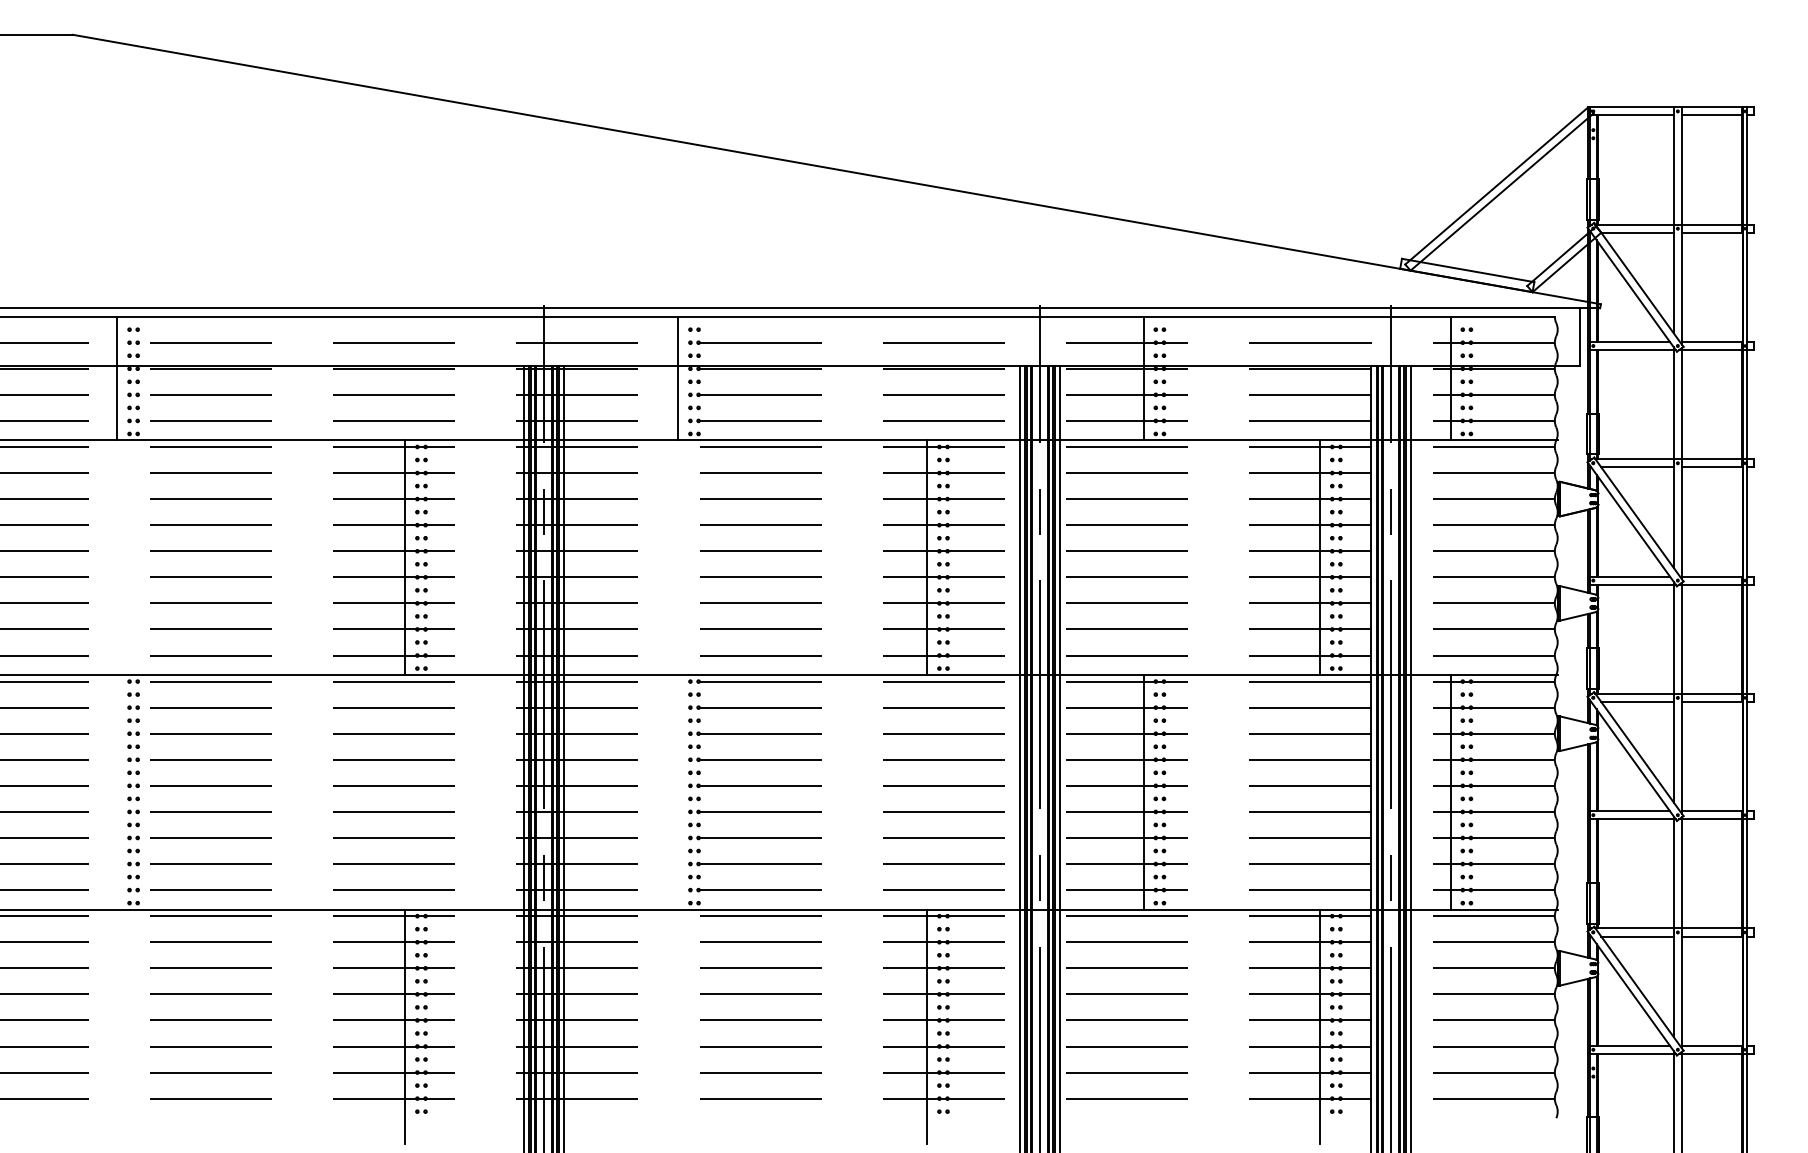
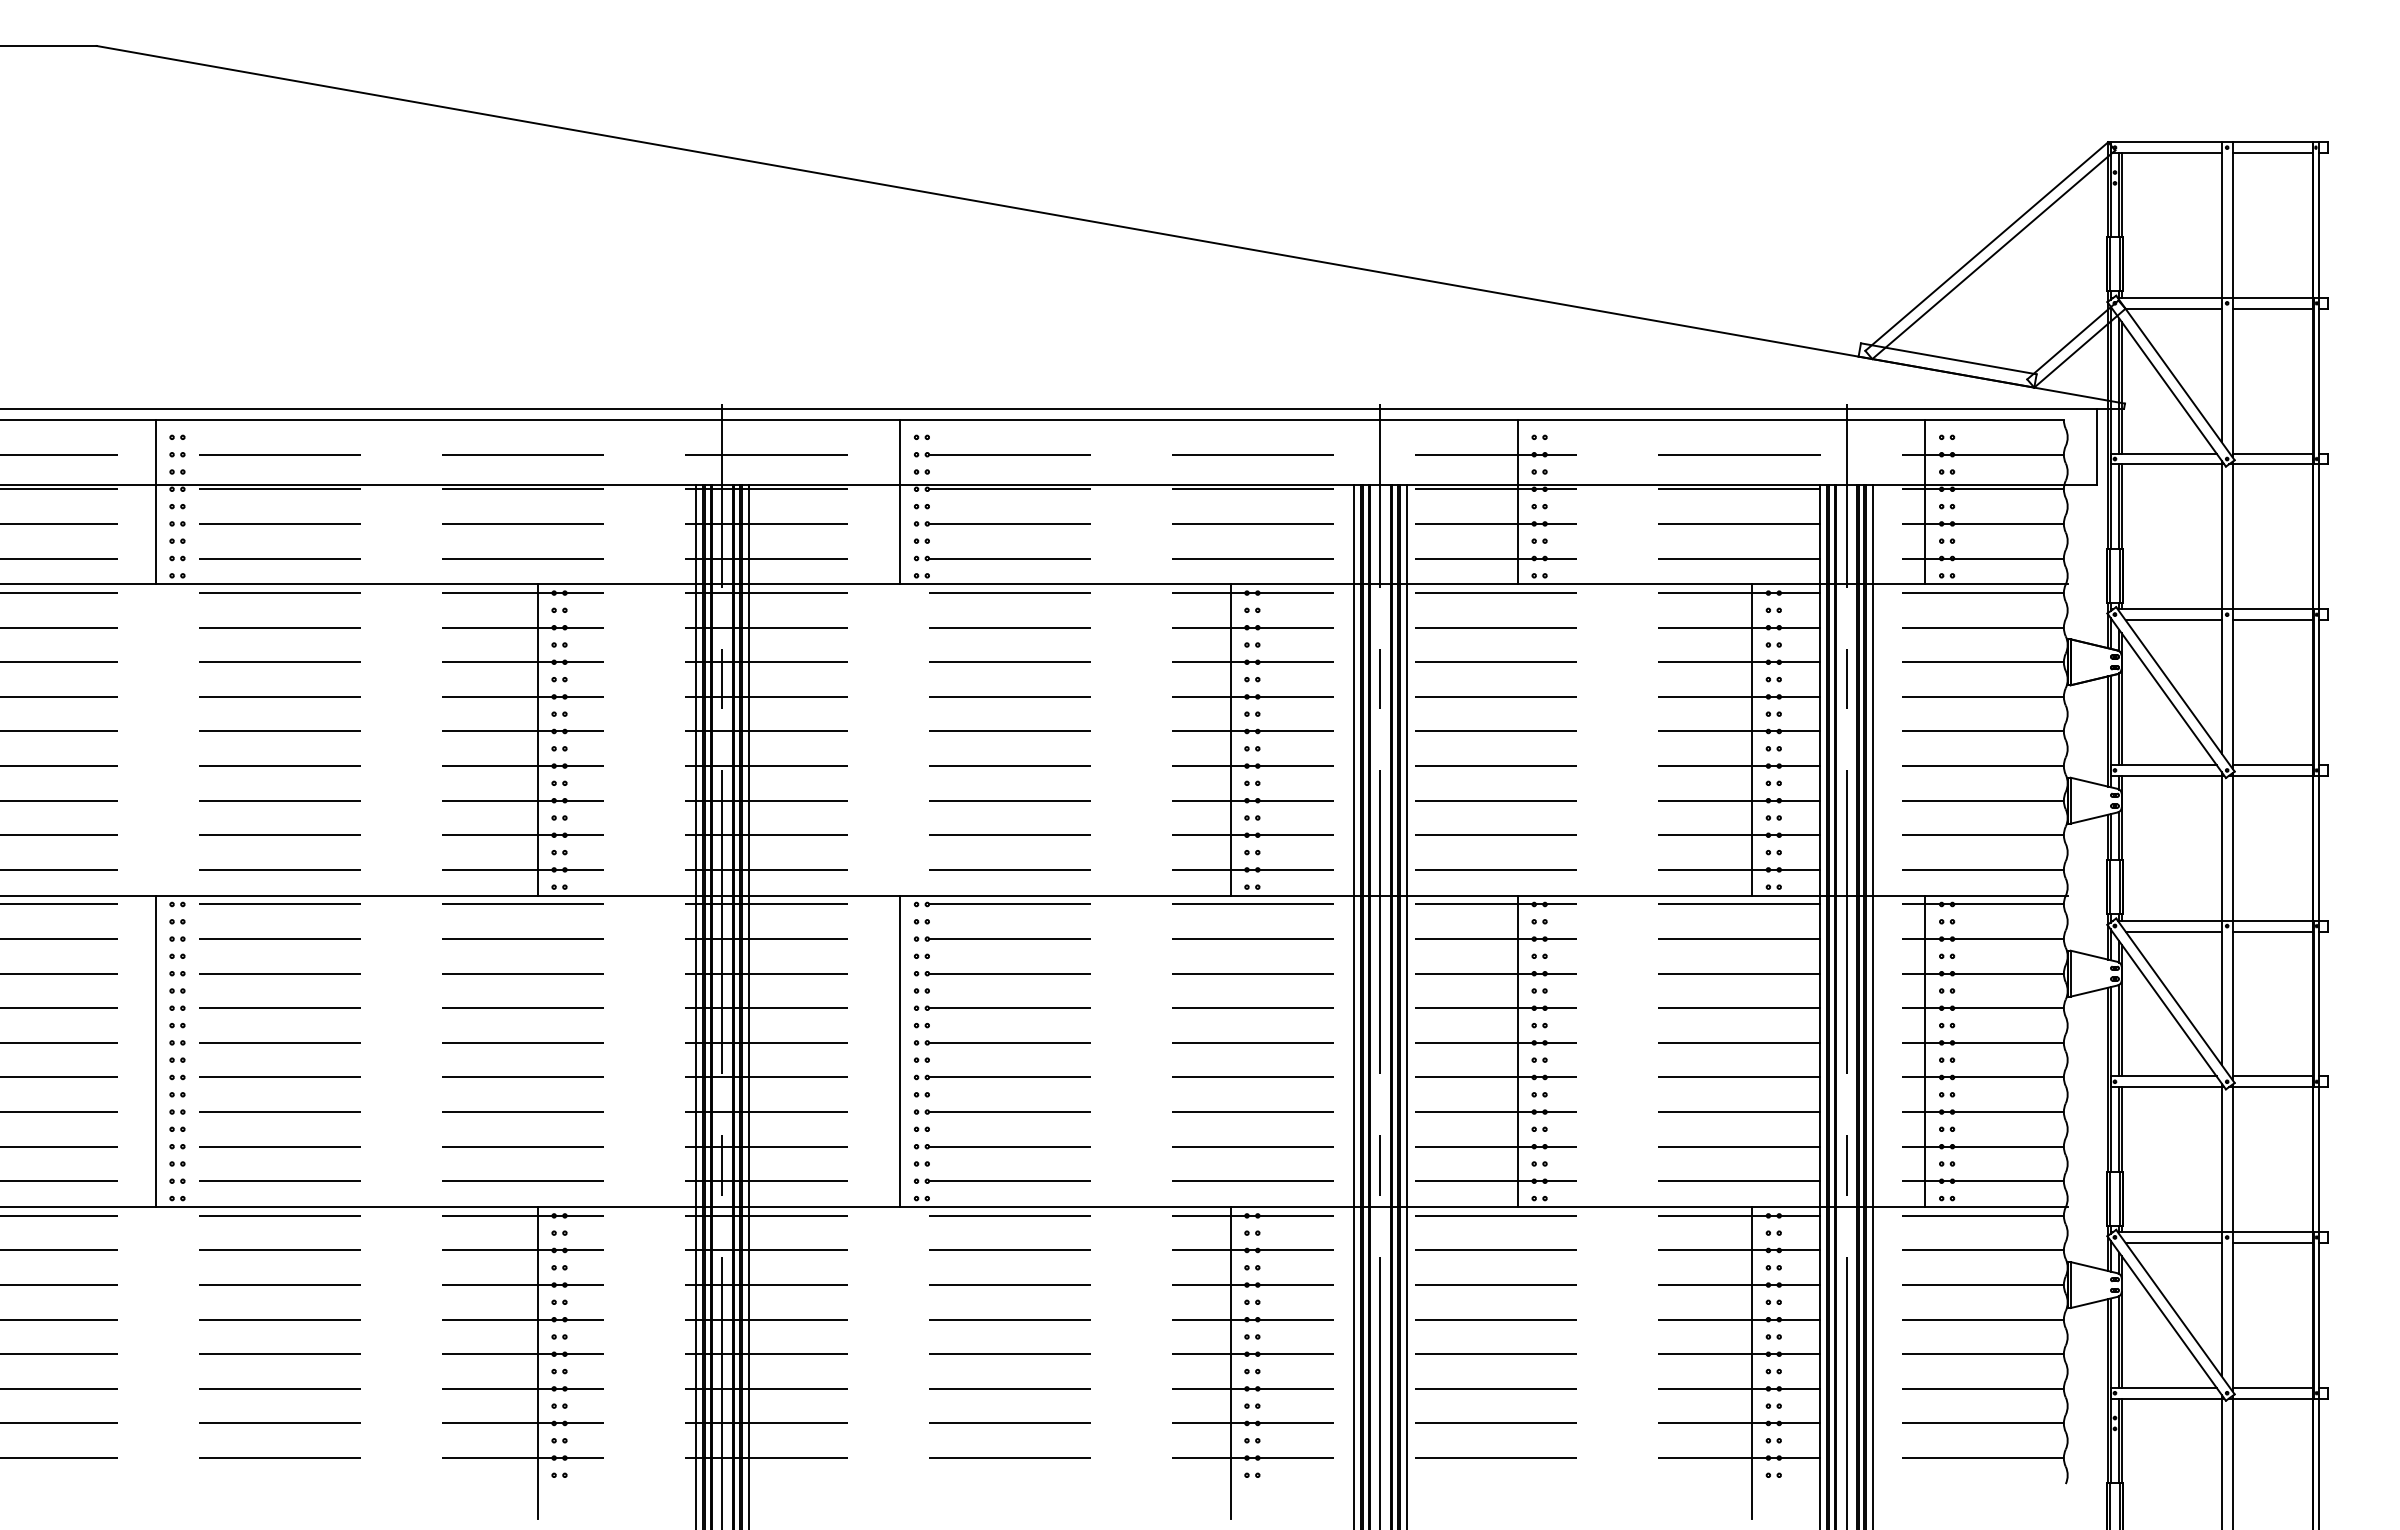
line: (117, 792) -> (155, 1051), added
line: (678, 792) -> (900, 1051), added

